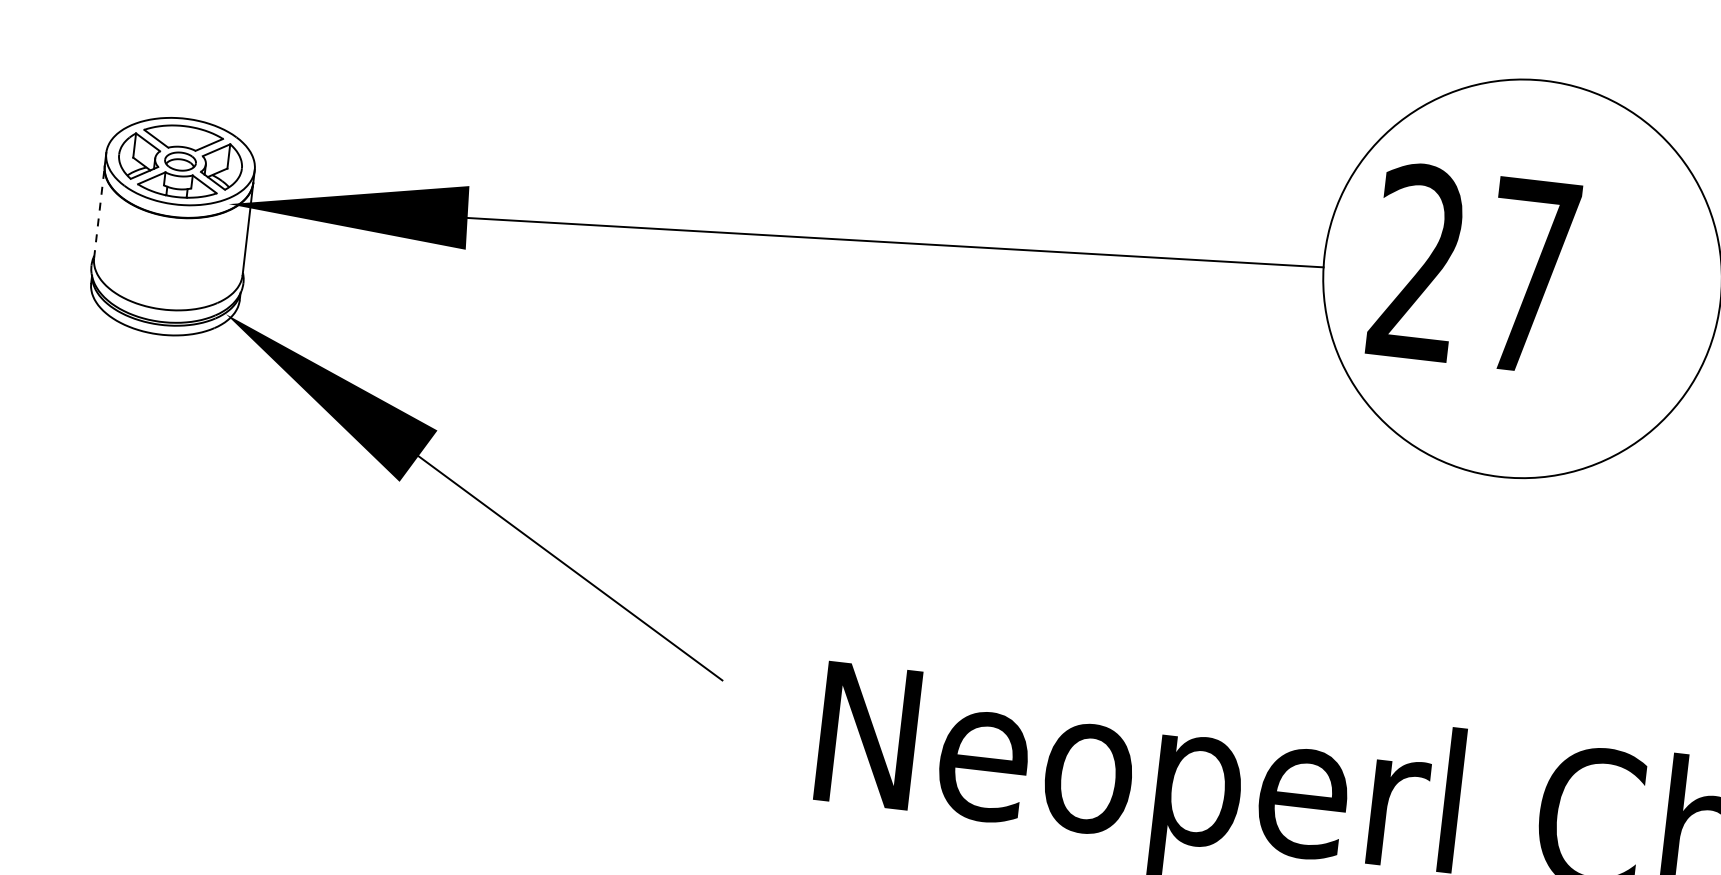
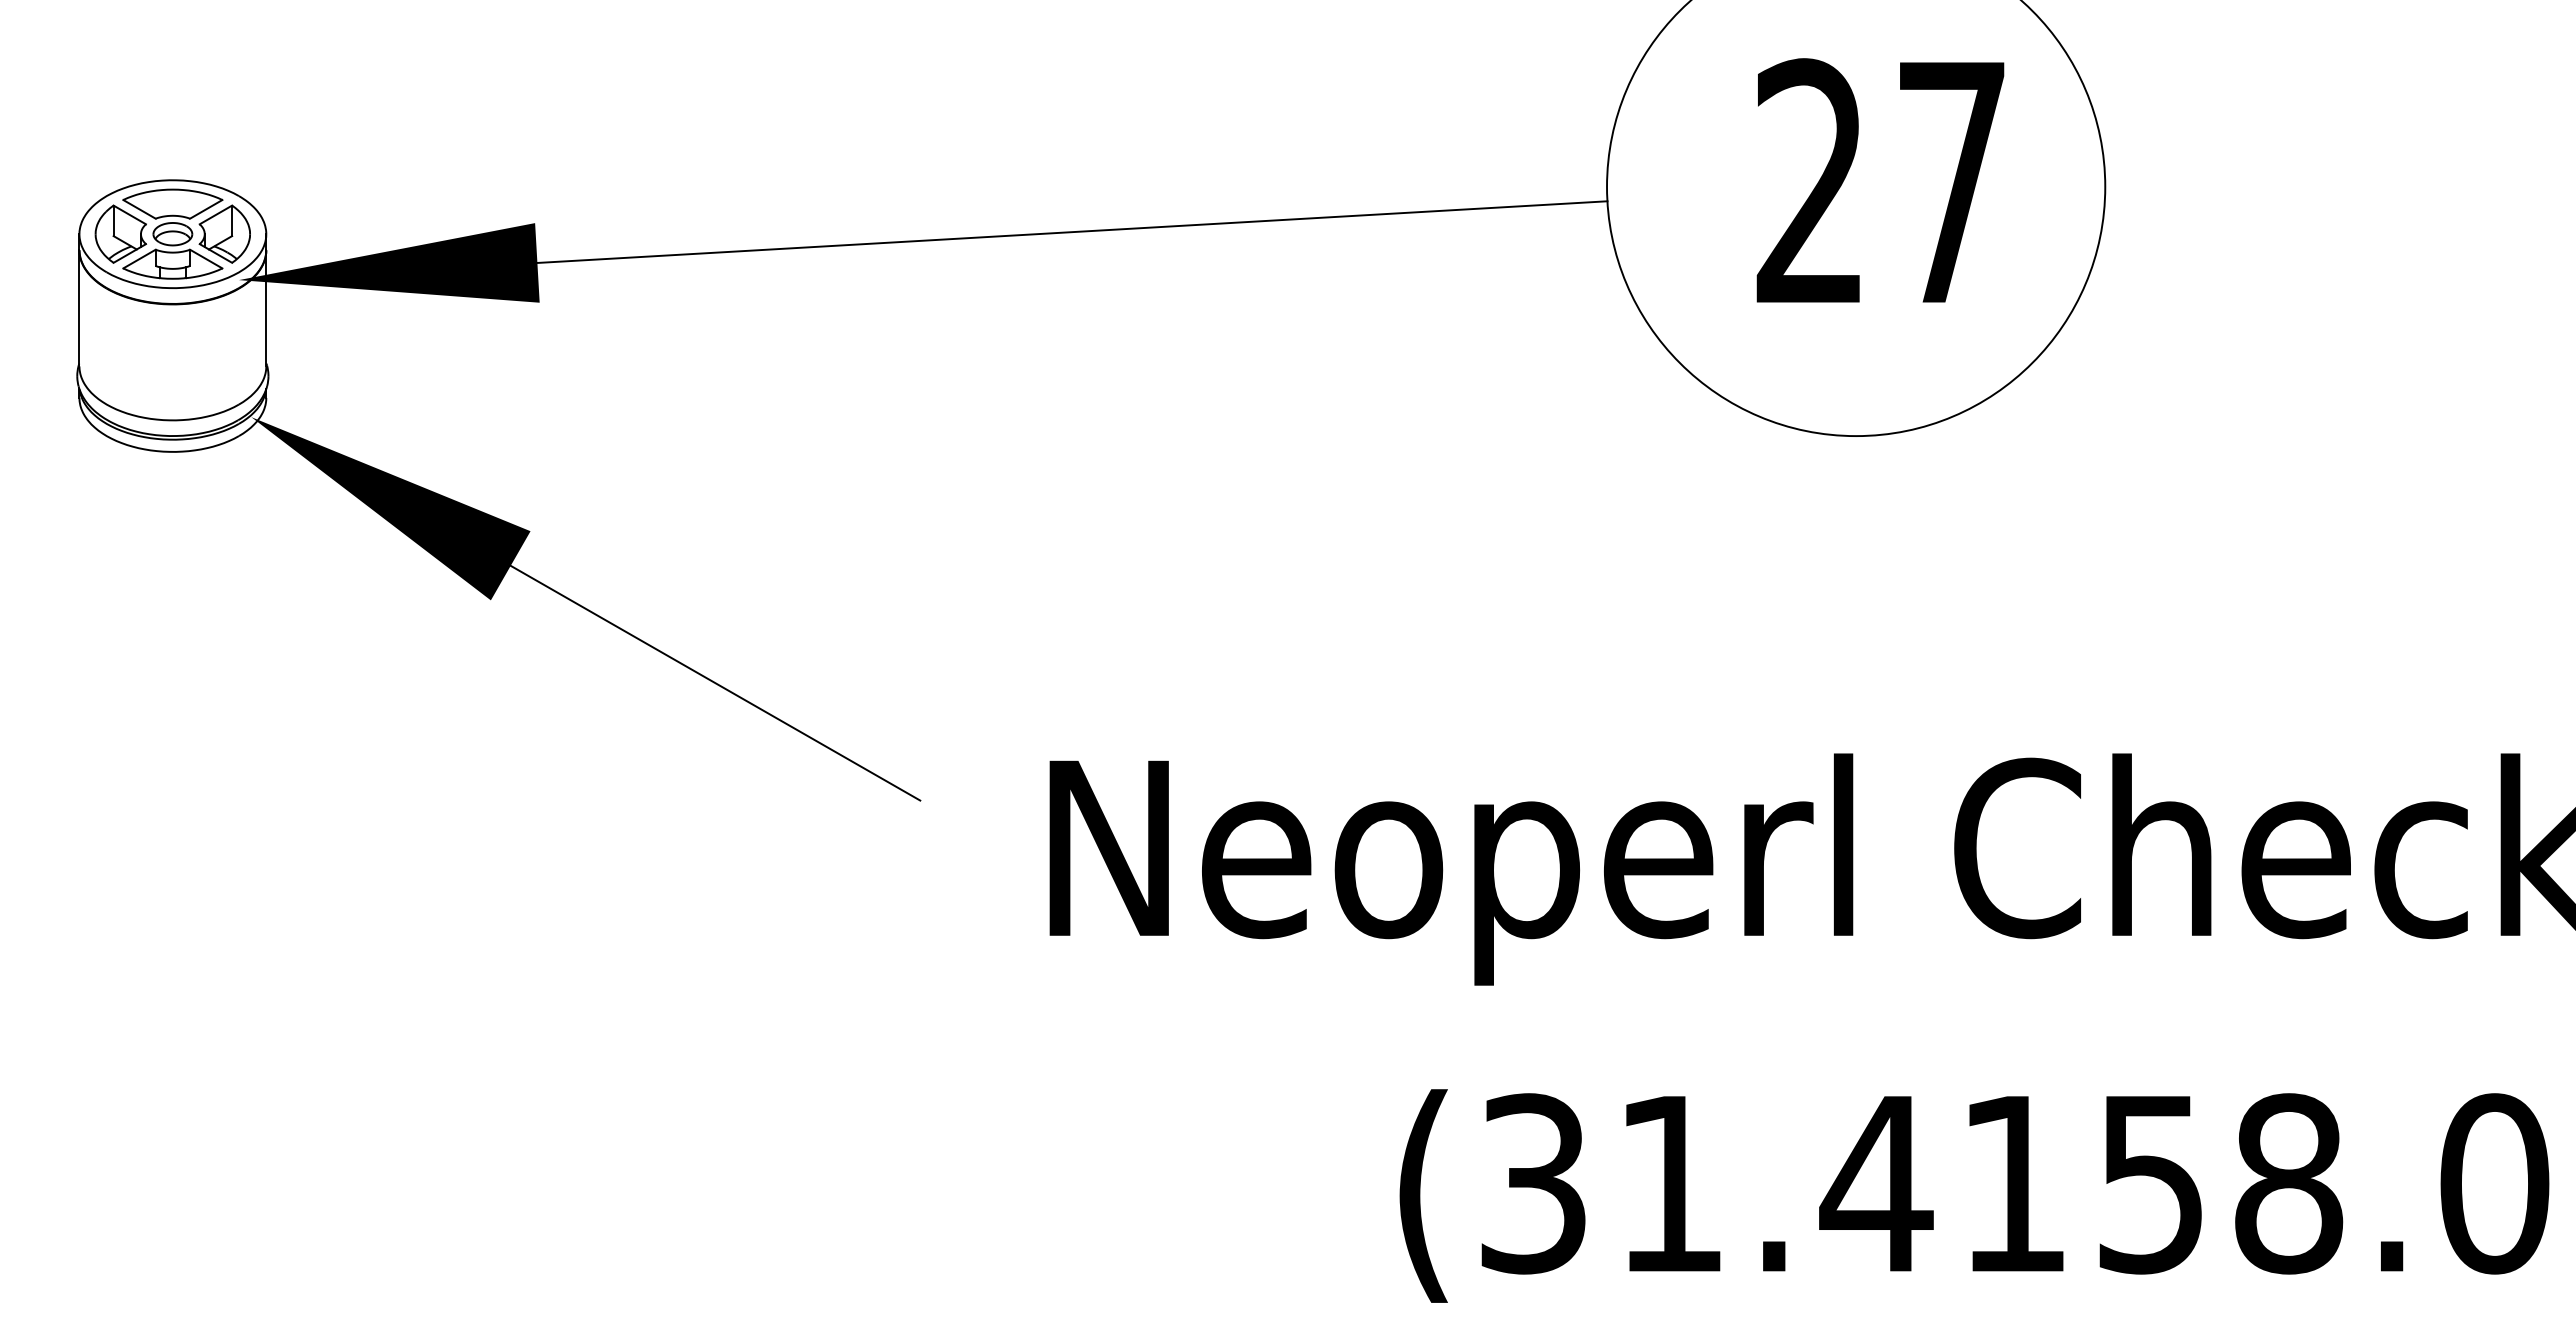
line: (99, 212) -> (79, 308), dashed -> solid
text: (1474, 268) -> (1880, 180), moved

